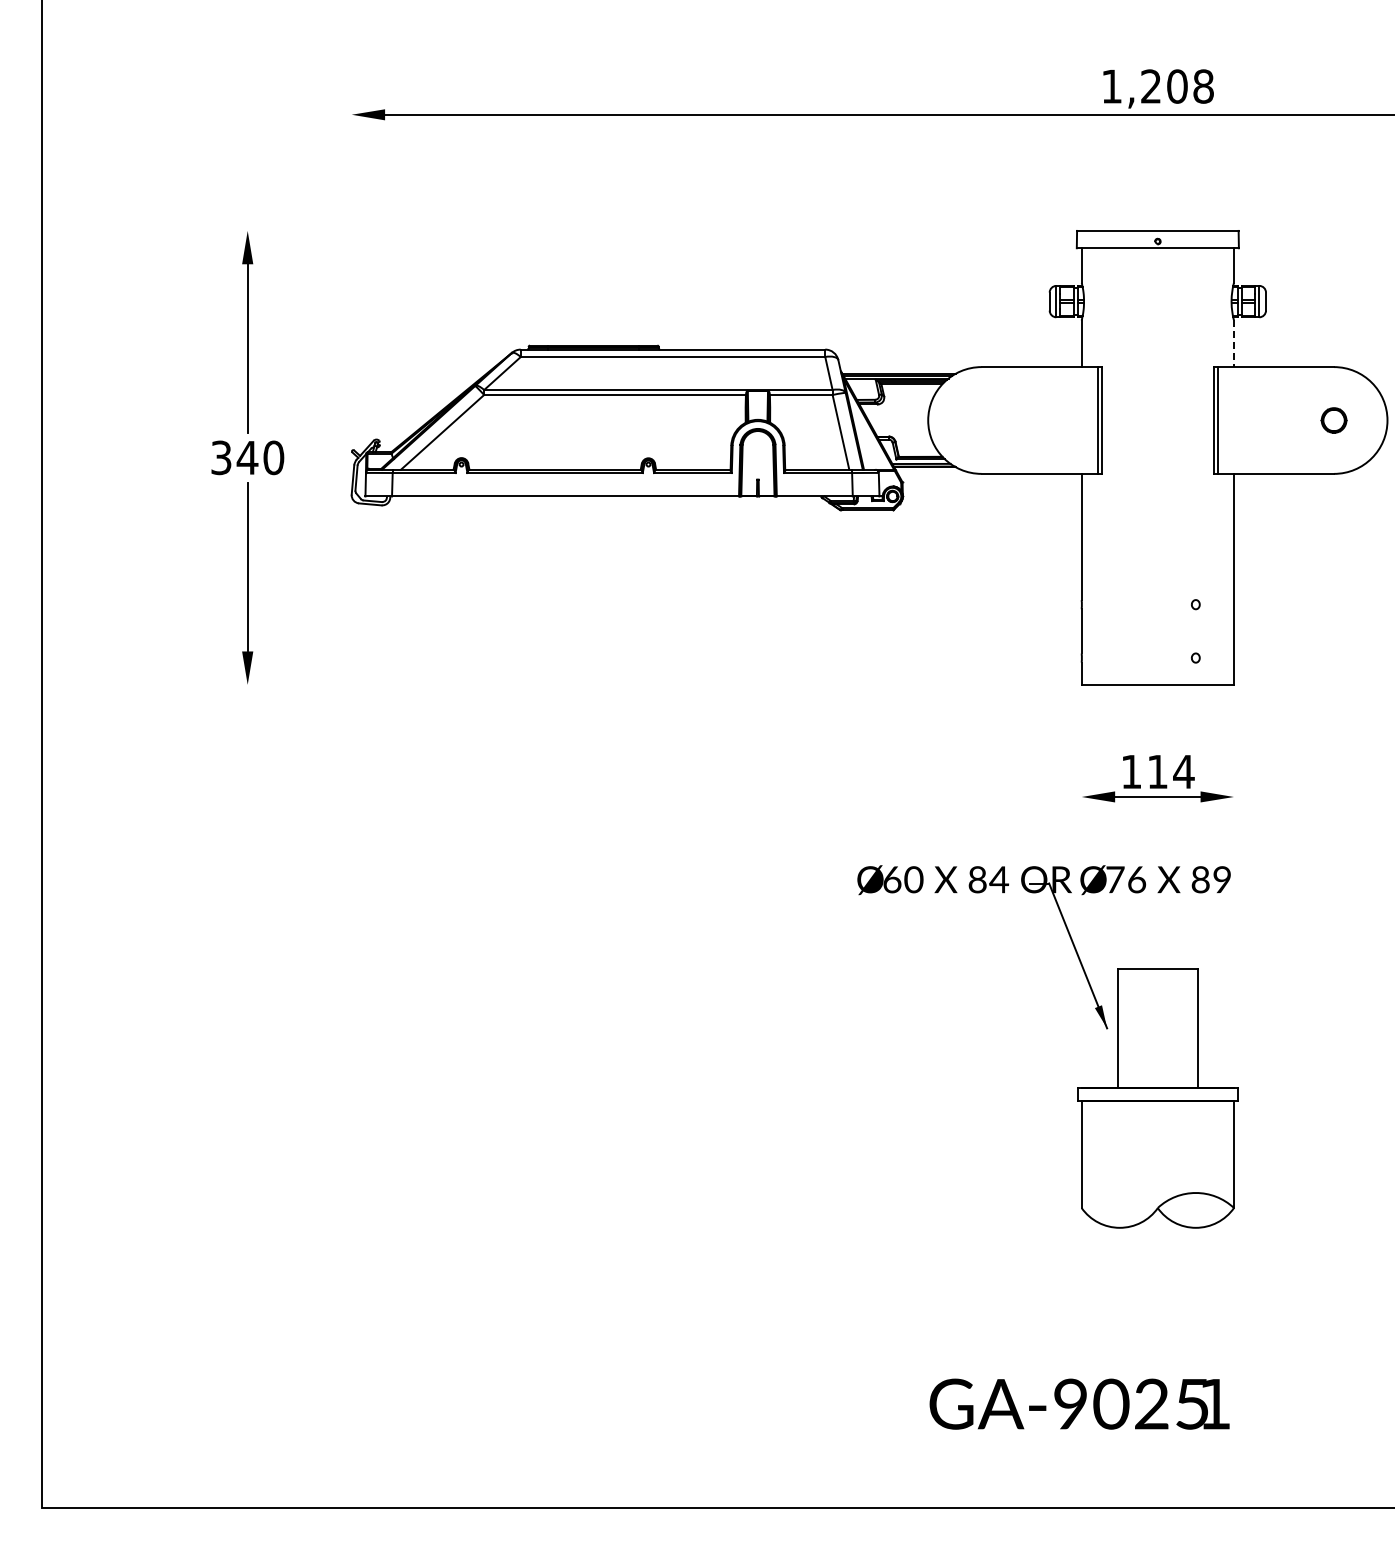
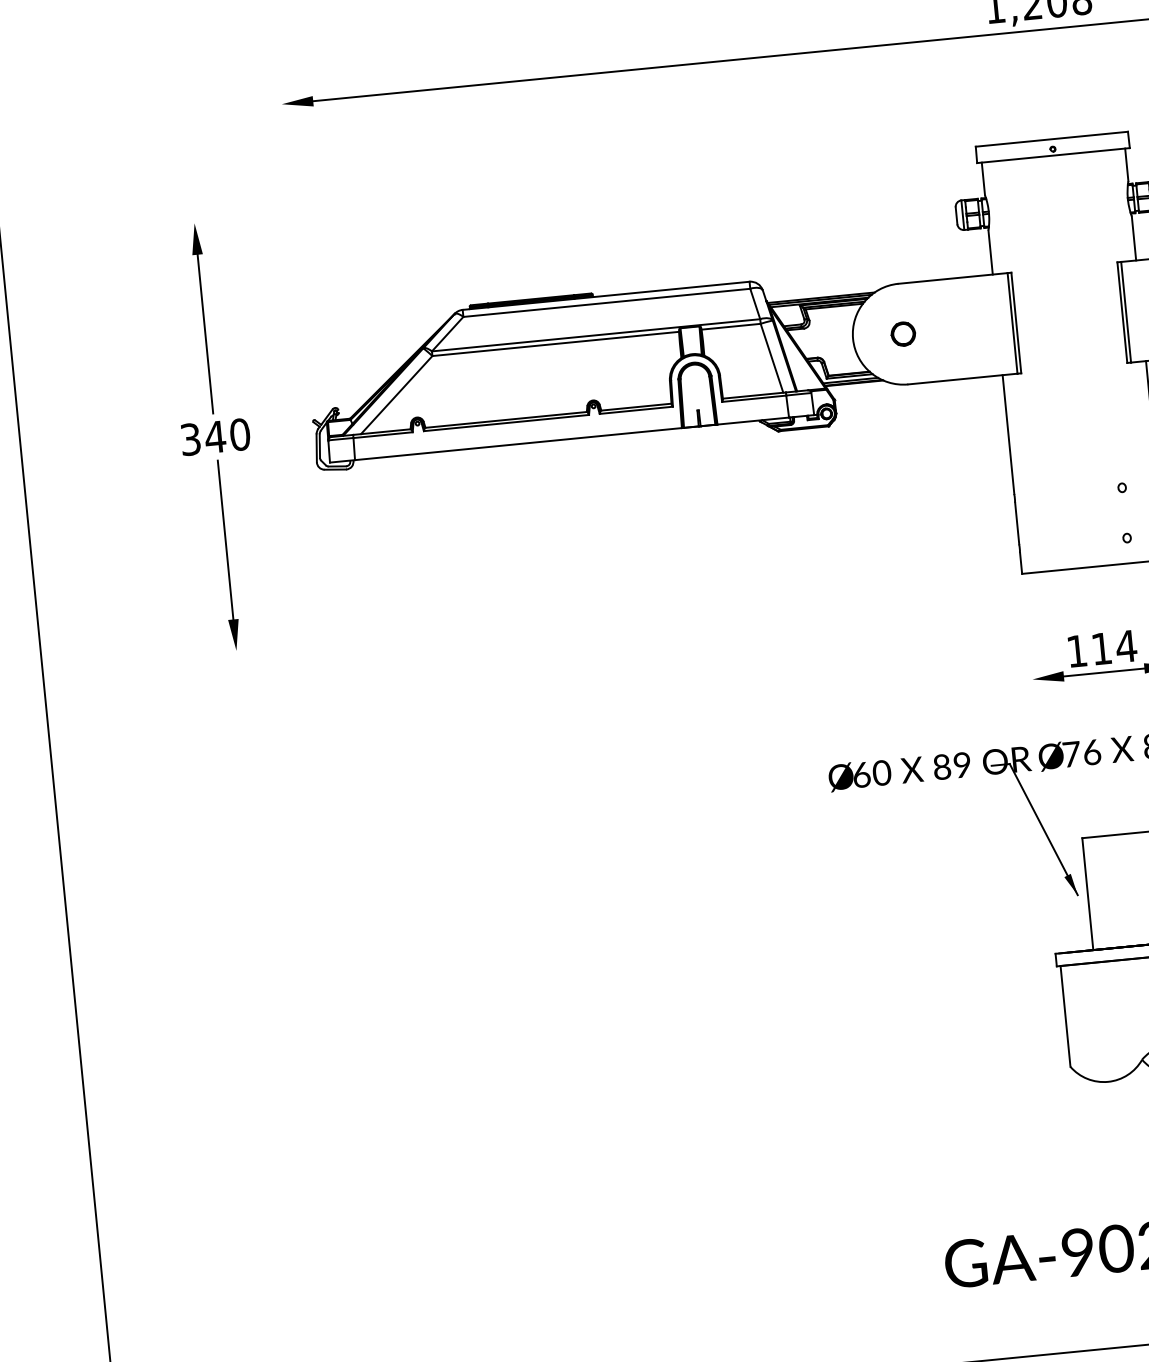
line: (1233, 344) -> (1133, 239), dashed -> solid
part: (981, 420) -> (903, 334), added
text: (999, 879) -> (962, 764), 84 -> 89

